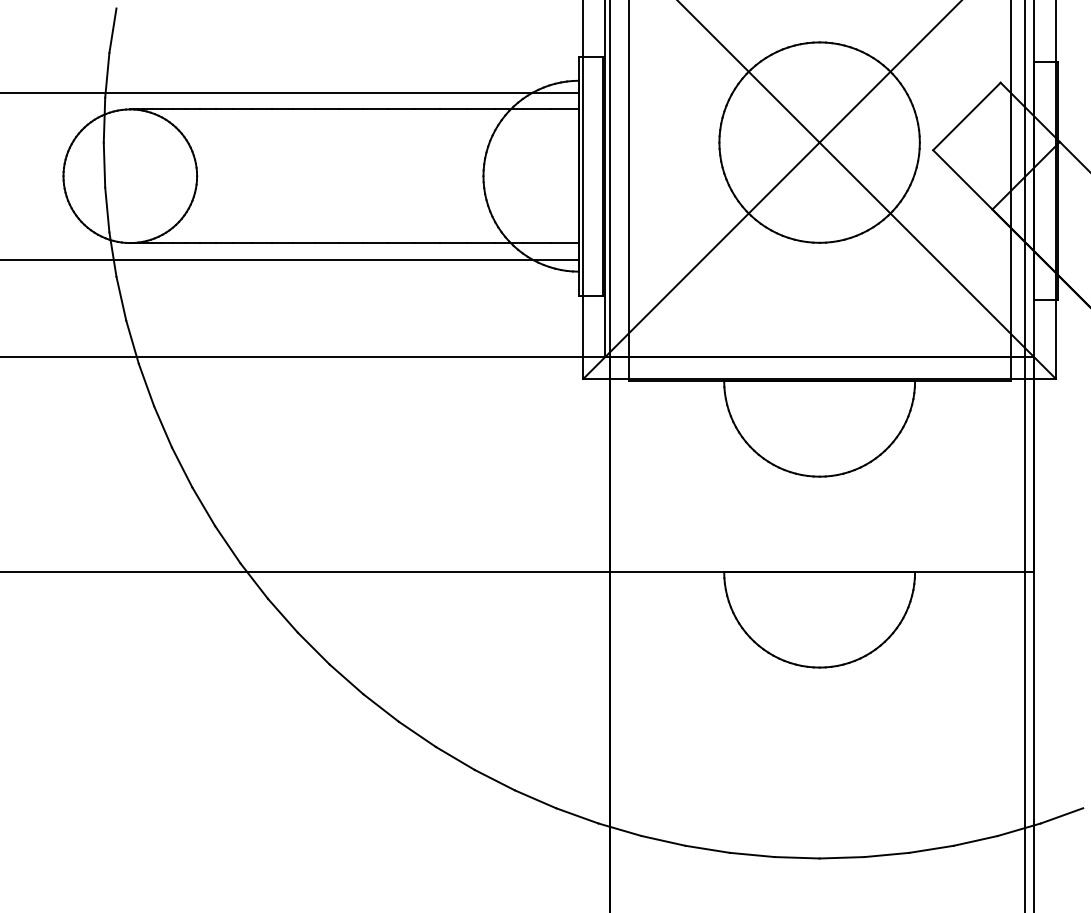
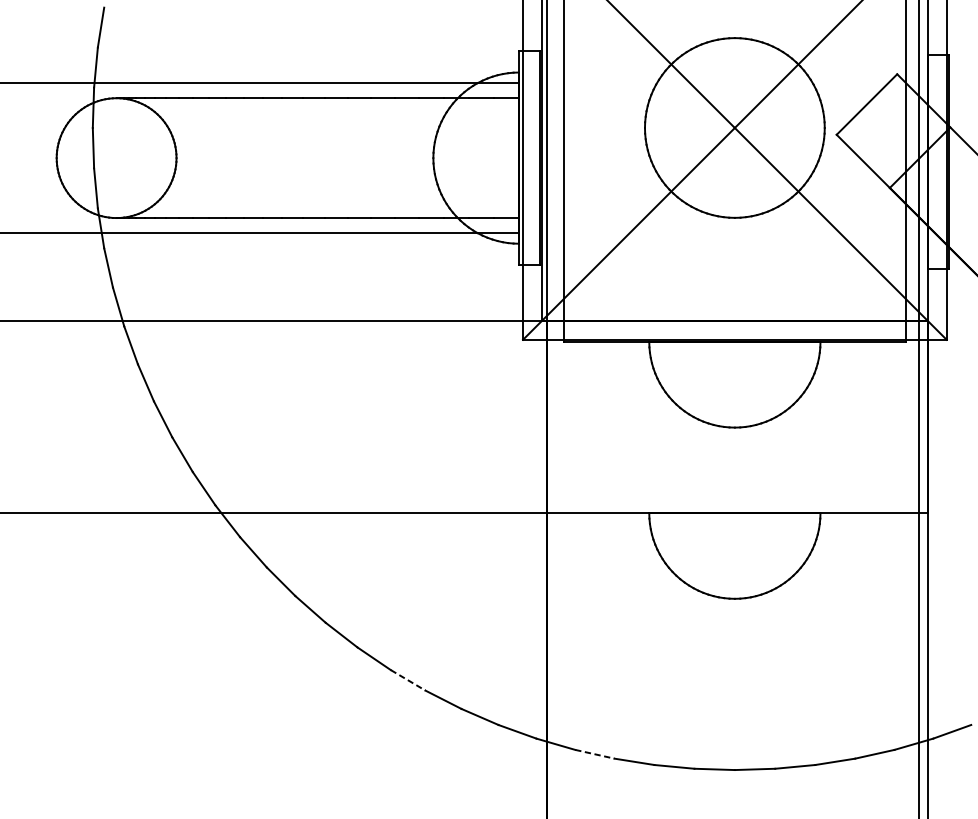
line: (455, 758) -> (408, 680), solid -> dashed
line: (664, 841) -> (595, 754), solid -> dashed

